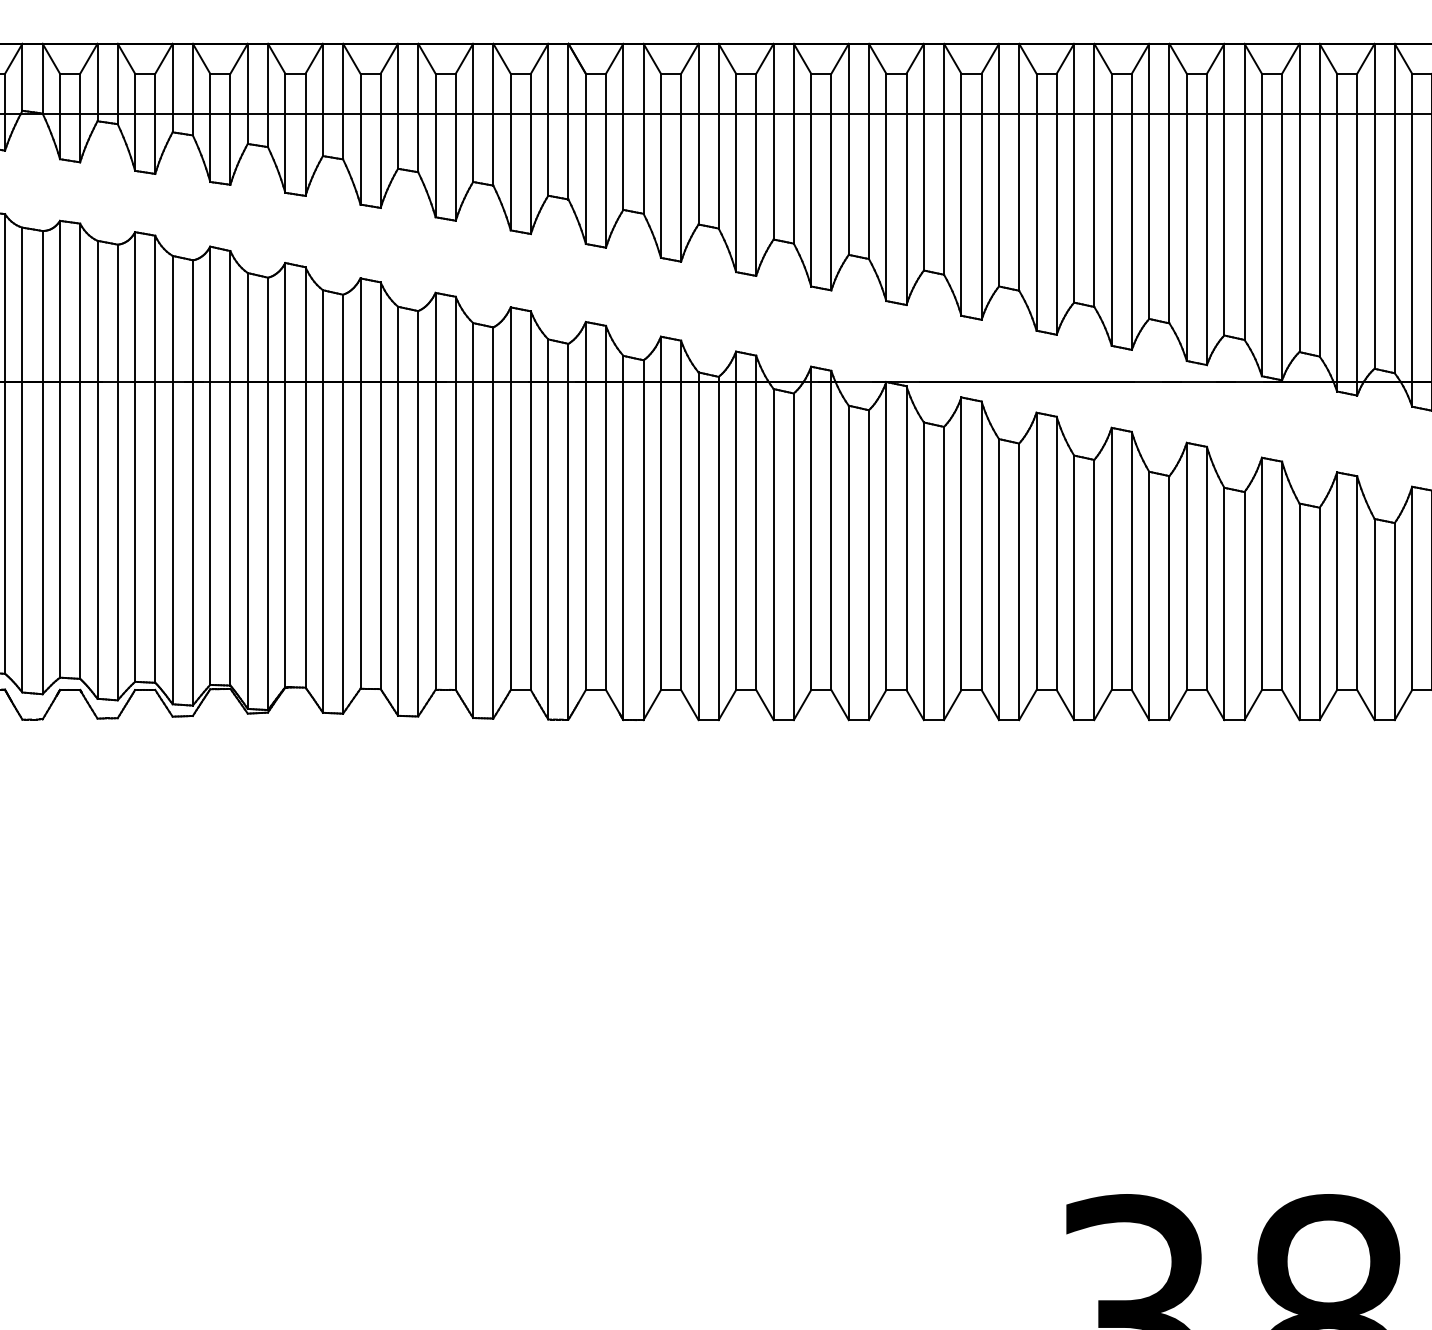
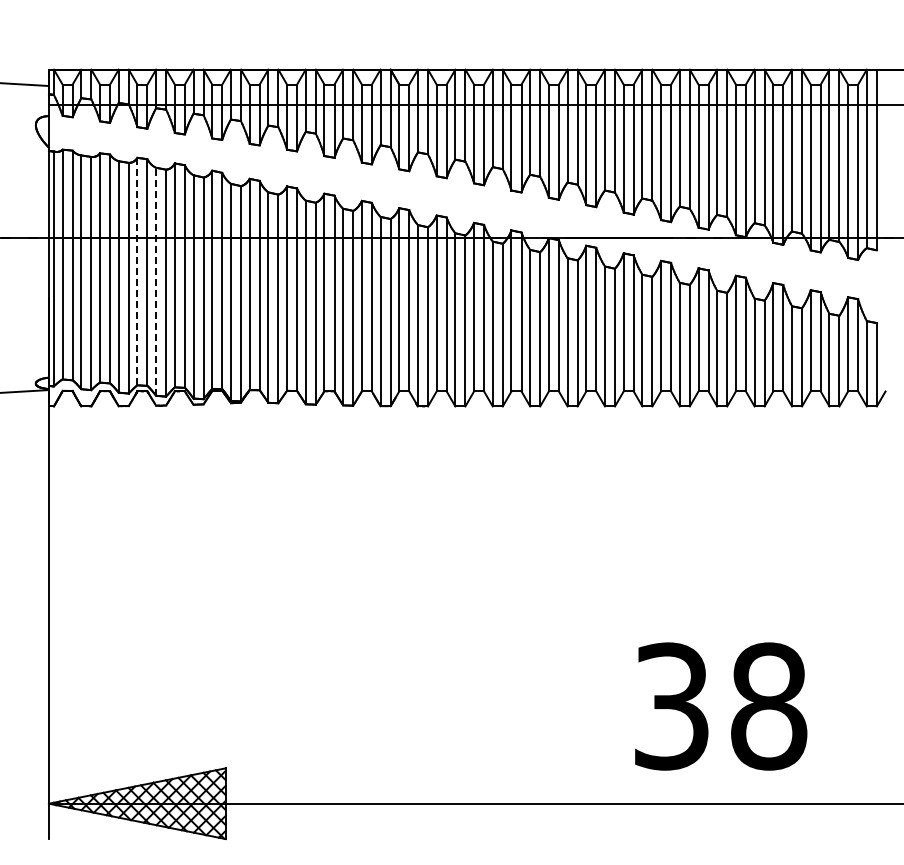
line: (60, 449) -> (137, 271), solid -> dashed
line: (98, 469) -> (156, 281), solid -> dashed

